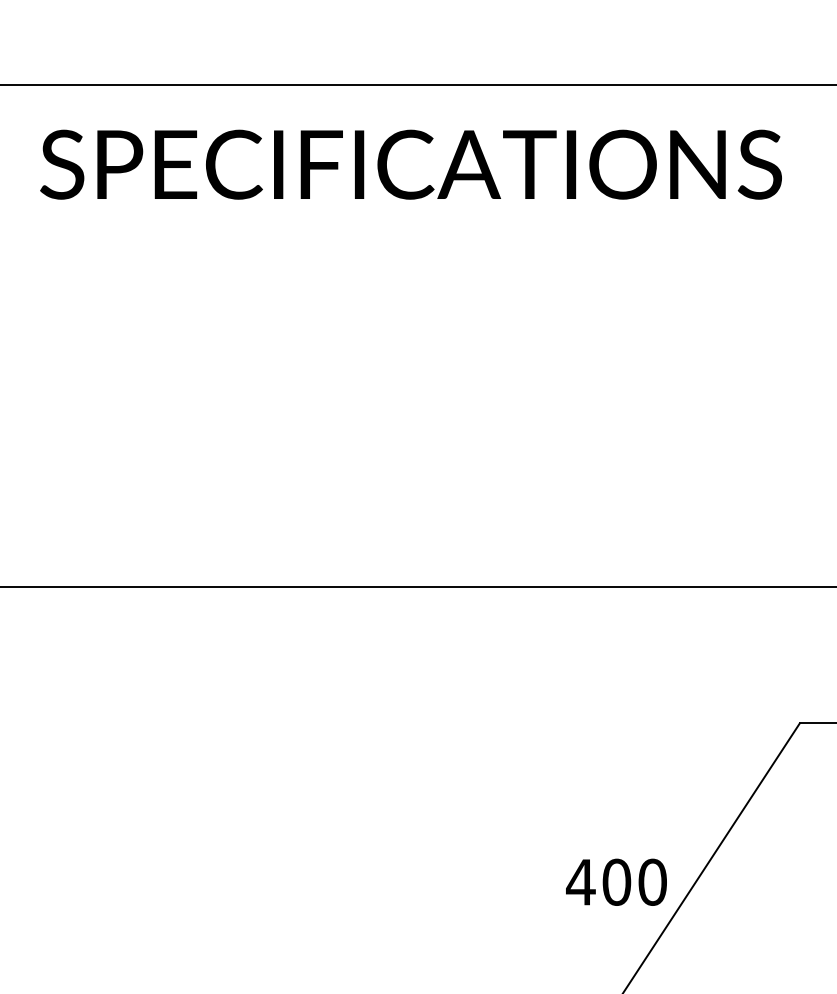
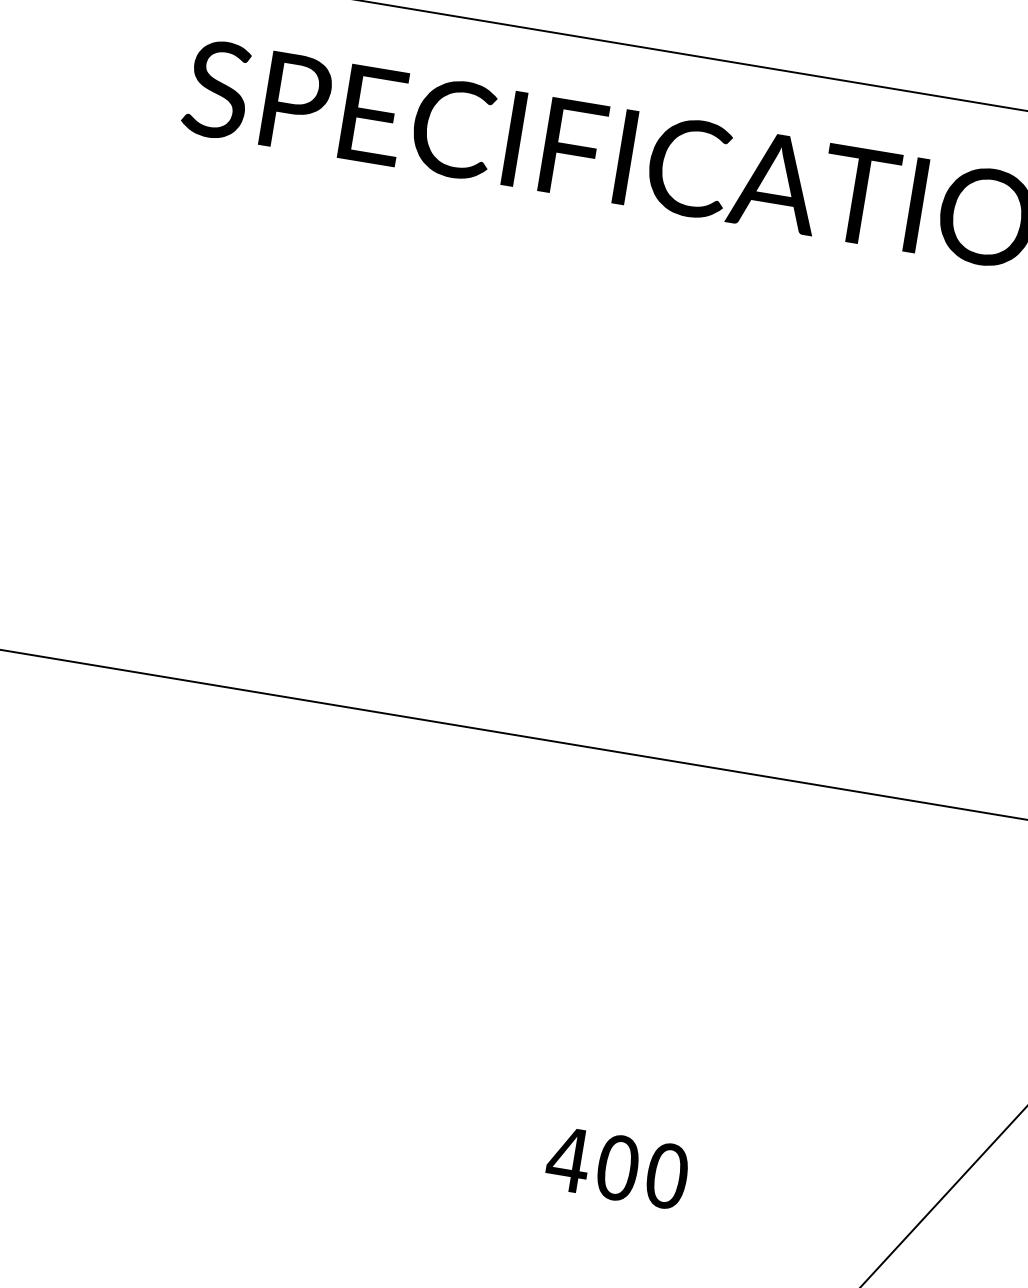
text: (616, 881) -> (617, 1166), moved

